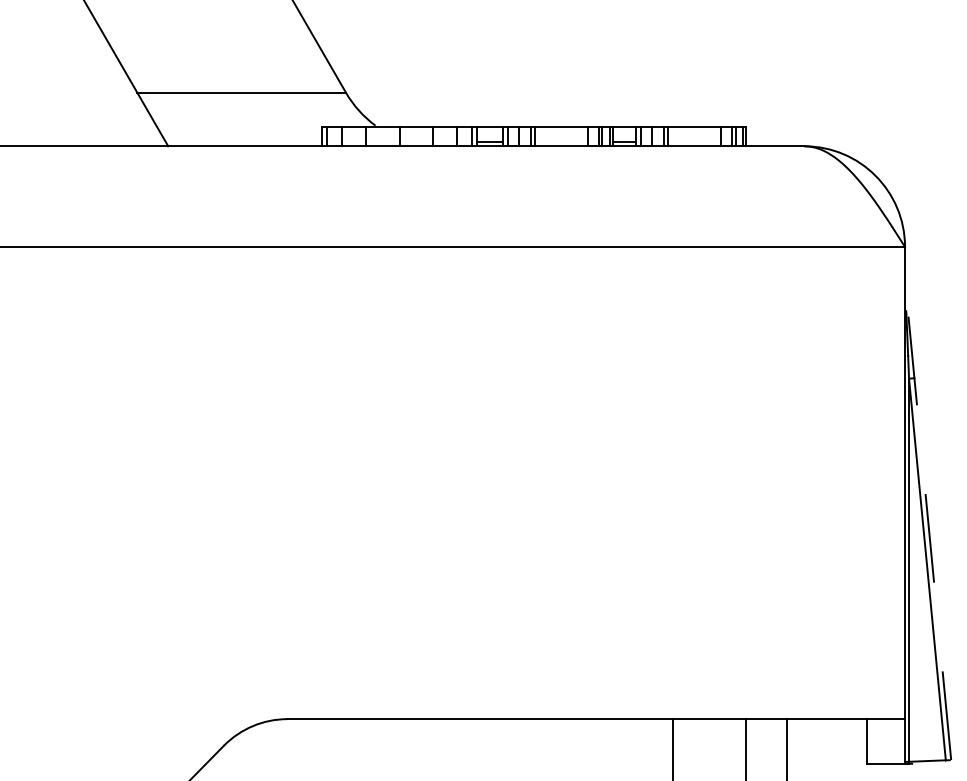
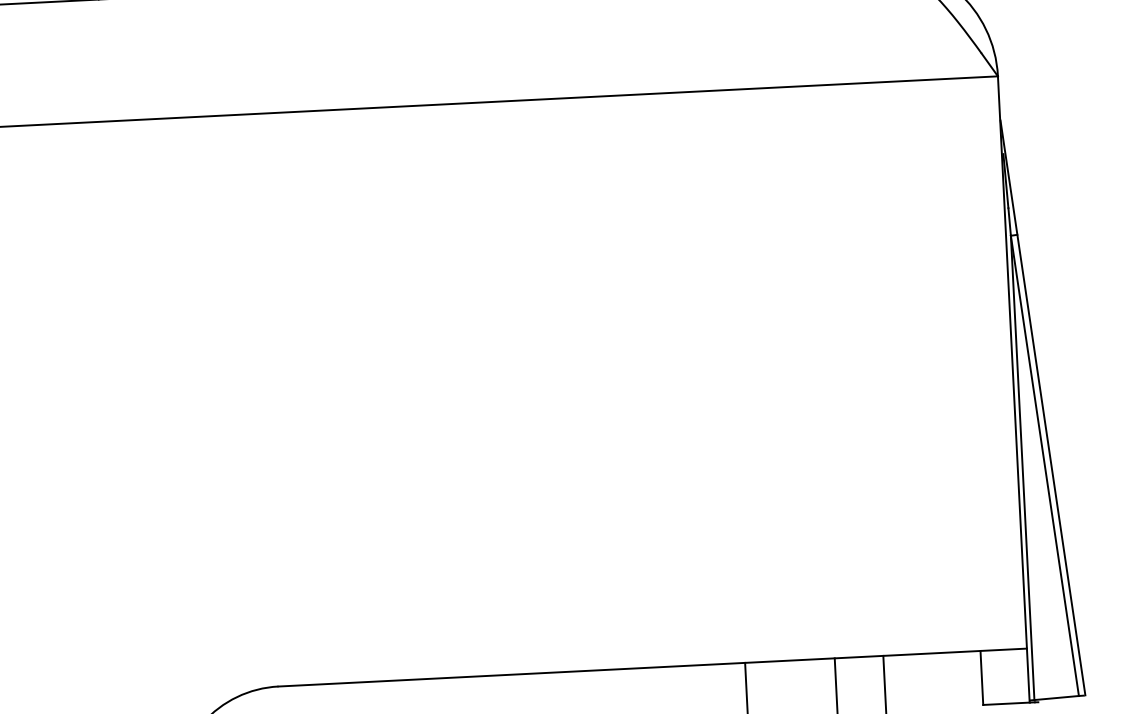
line: (928, 521) -> (1043, 407), dashed -> solid

